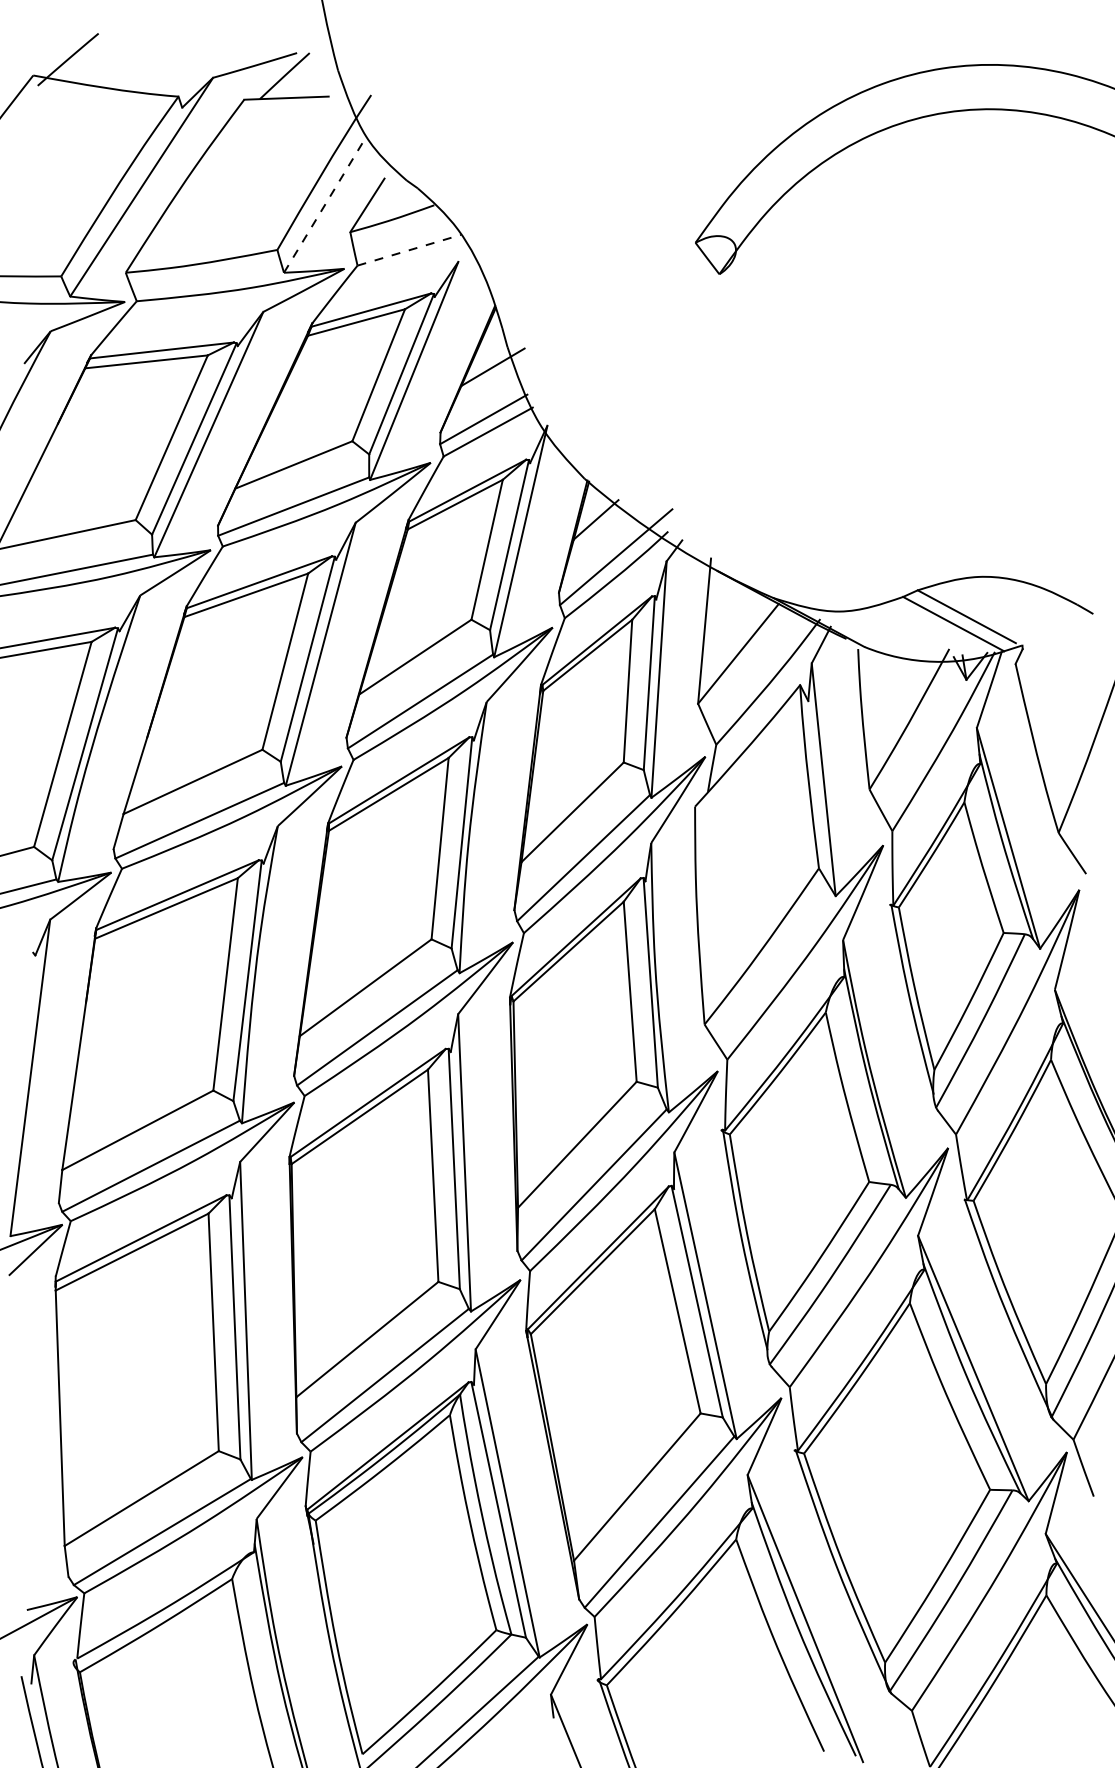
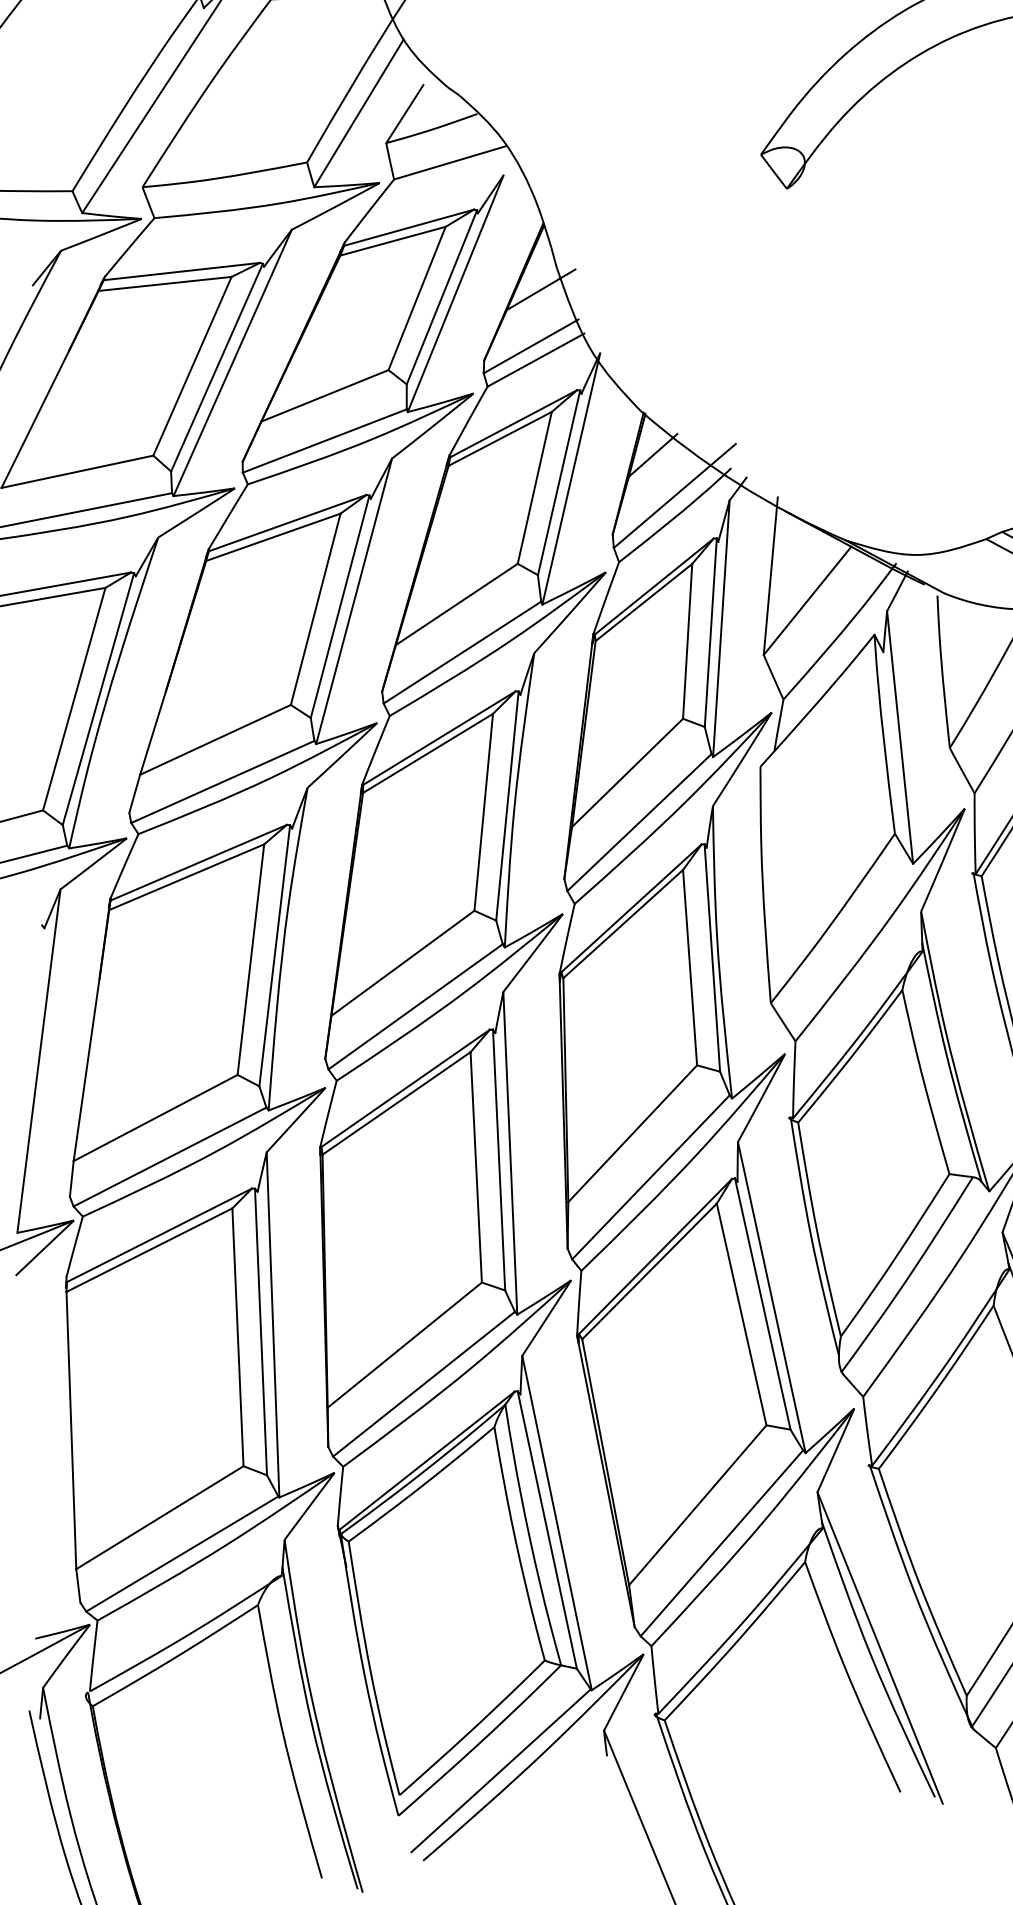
line: (325, 204) -> (359, 113), dashed -> solid
line: (409, 250) -> (450, 163), dashed -> solid

